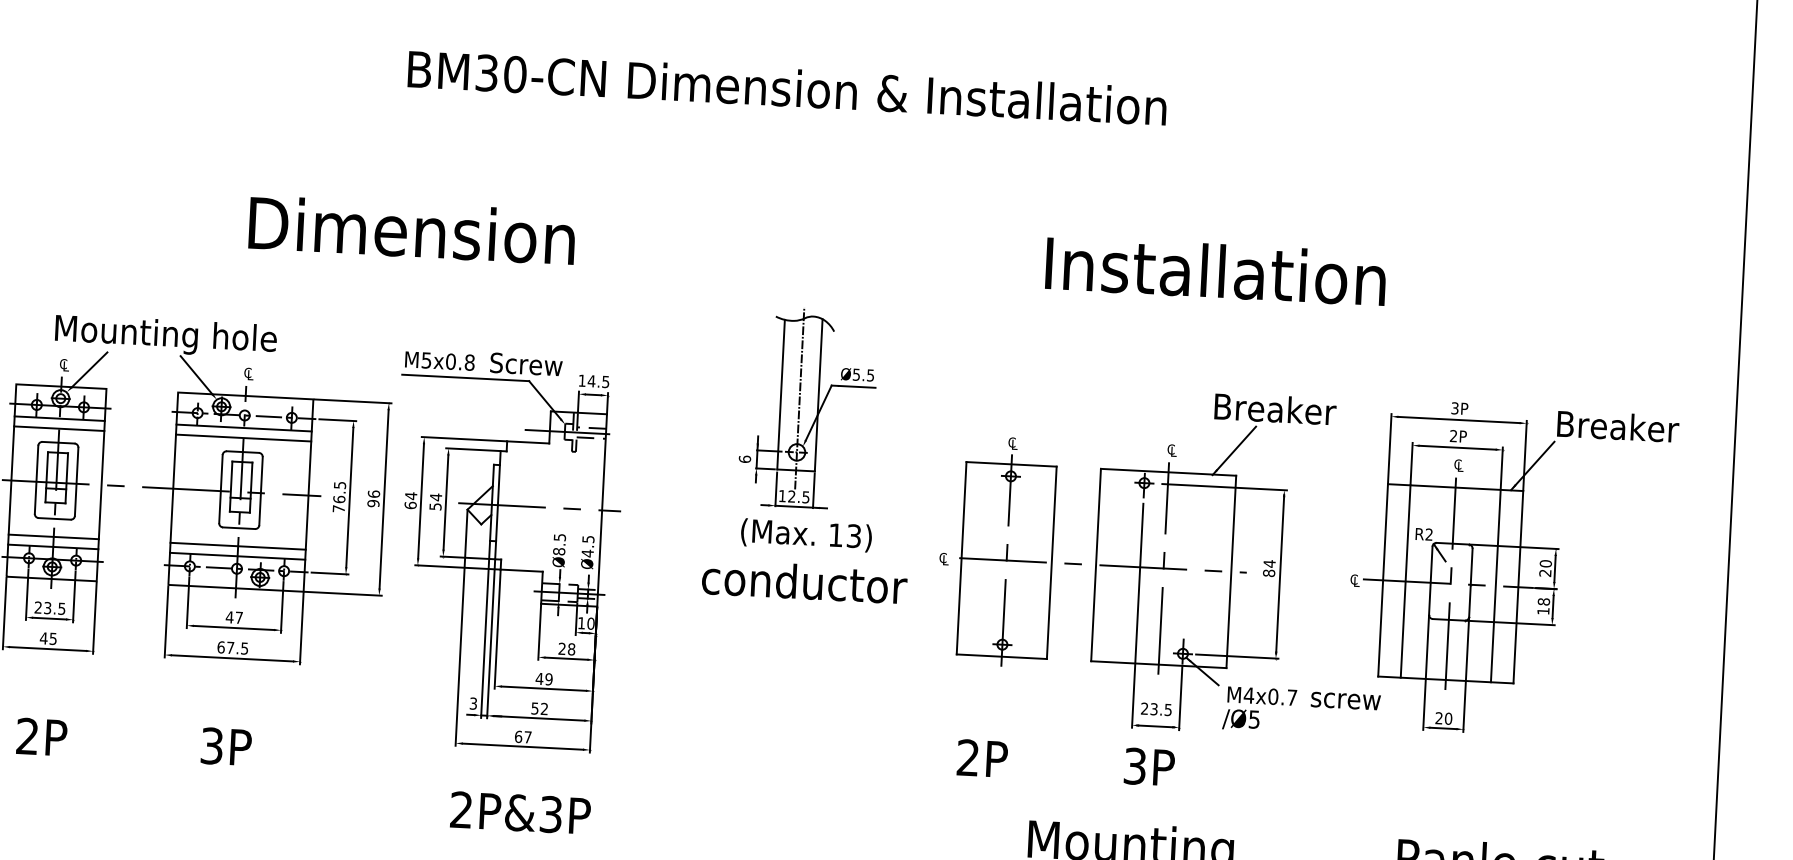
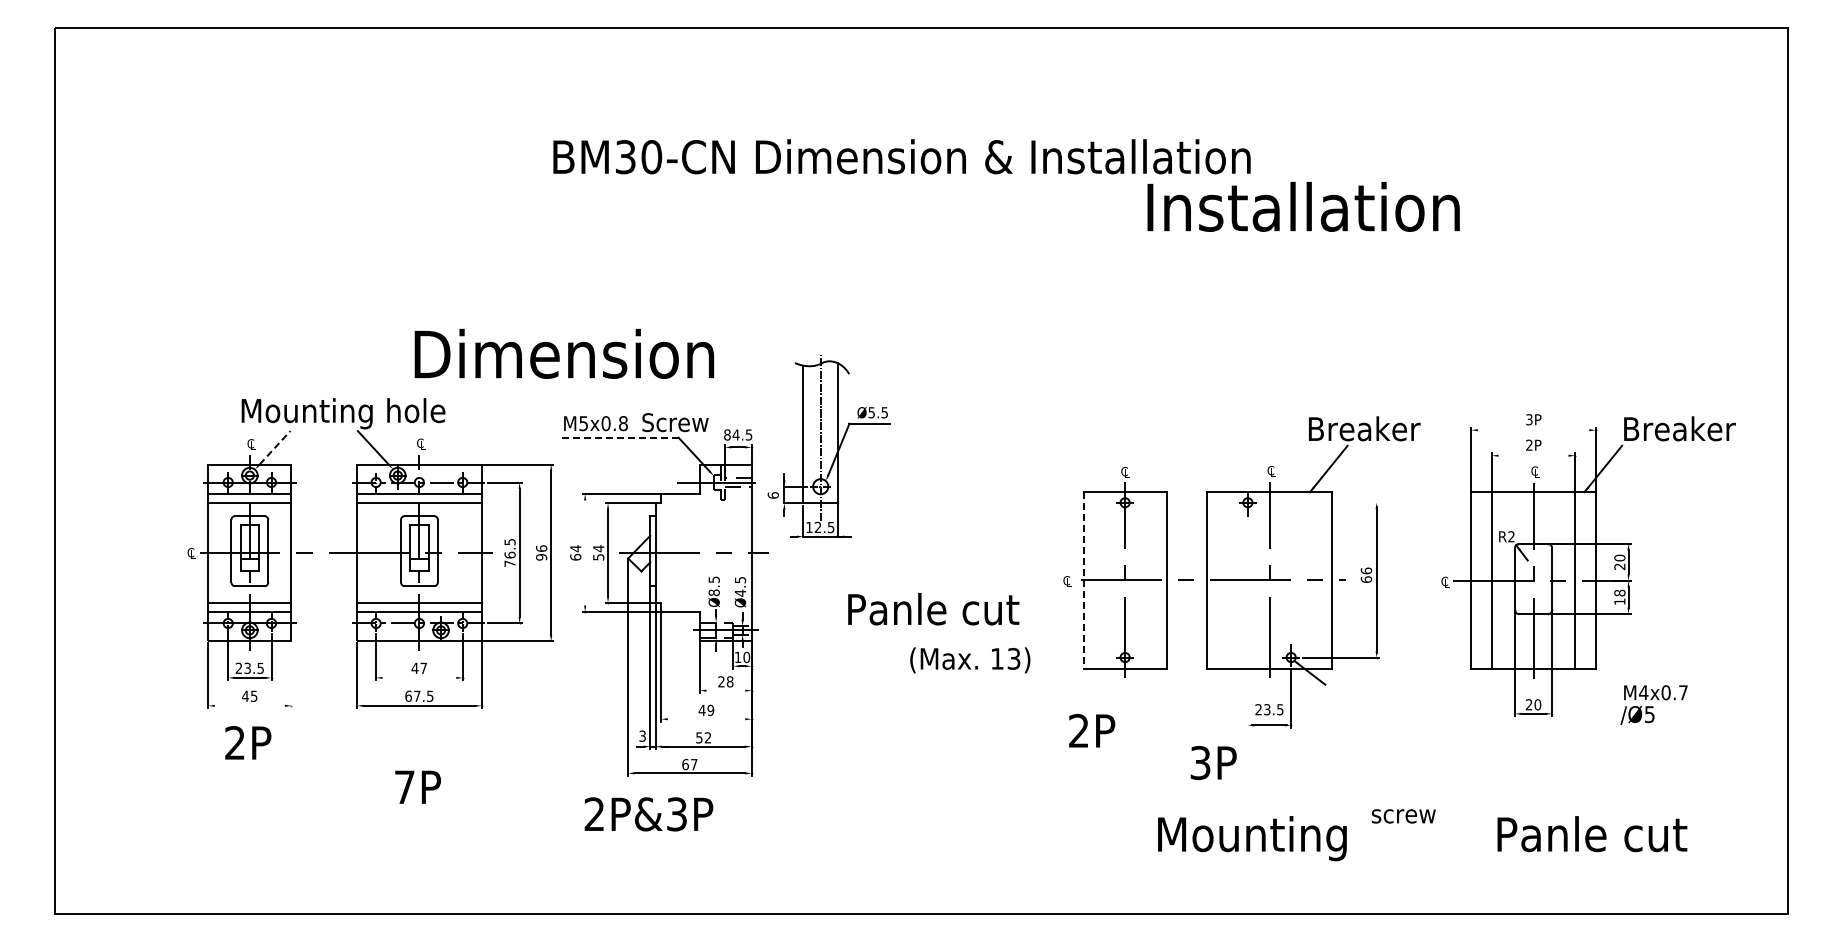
text: (412, 229) -> (564, 353), moved
text: (1215, 270) -> (1303, 206), moved
line: (90, 369) -> (275, 447), solid -> dashed
line: (464, 377) -> (619, 437), solid -> dashed
text: (582, 380) -> (727, 434), 14.5 -> 84.5
part: (807, 409) -> (828, 446), moved
line: (1458, 420) -> (1533, 430), removed
line: (1457, 447) -> (1533, 455), removed
line: (1224, 486) -> (1321, 502), removed
line: (421, 500) -> (585, 552), removed
text: (806, 535) -> (970, 660), moved
line: (961, 558) -> (1083, 580), solid -> dashed
text: (1269, 567) -> (1366, 574), 84 -> 66
text: (804, 582) -> (940, 609), conductor -> Panle cut
line: (1137, 615) -> (1247, 624), removed
line: (95, 618) -> (291, 675), removed
line: (234, 627) -> (419, 677), removed
line: (47, 648) -> (249, 705), removed
line: (566, 658) -> (725, 690), removed
line: (543, 688) -> (706, 719), removed
text: (1345, 701) -> (1403, 816), moved
text: (1259, 708) -> (1653, 704), moved
text: (42, 736) -> (248, 742), moved
text: (211, 746) -> (404, 787), 3P -> 7P
text: (982, 758) -> (1092, 730), moved
text: (1149, 766) -> (1213, 762), moved
text: (520, 813) -> (648, 814), moved

